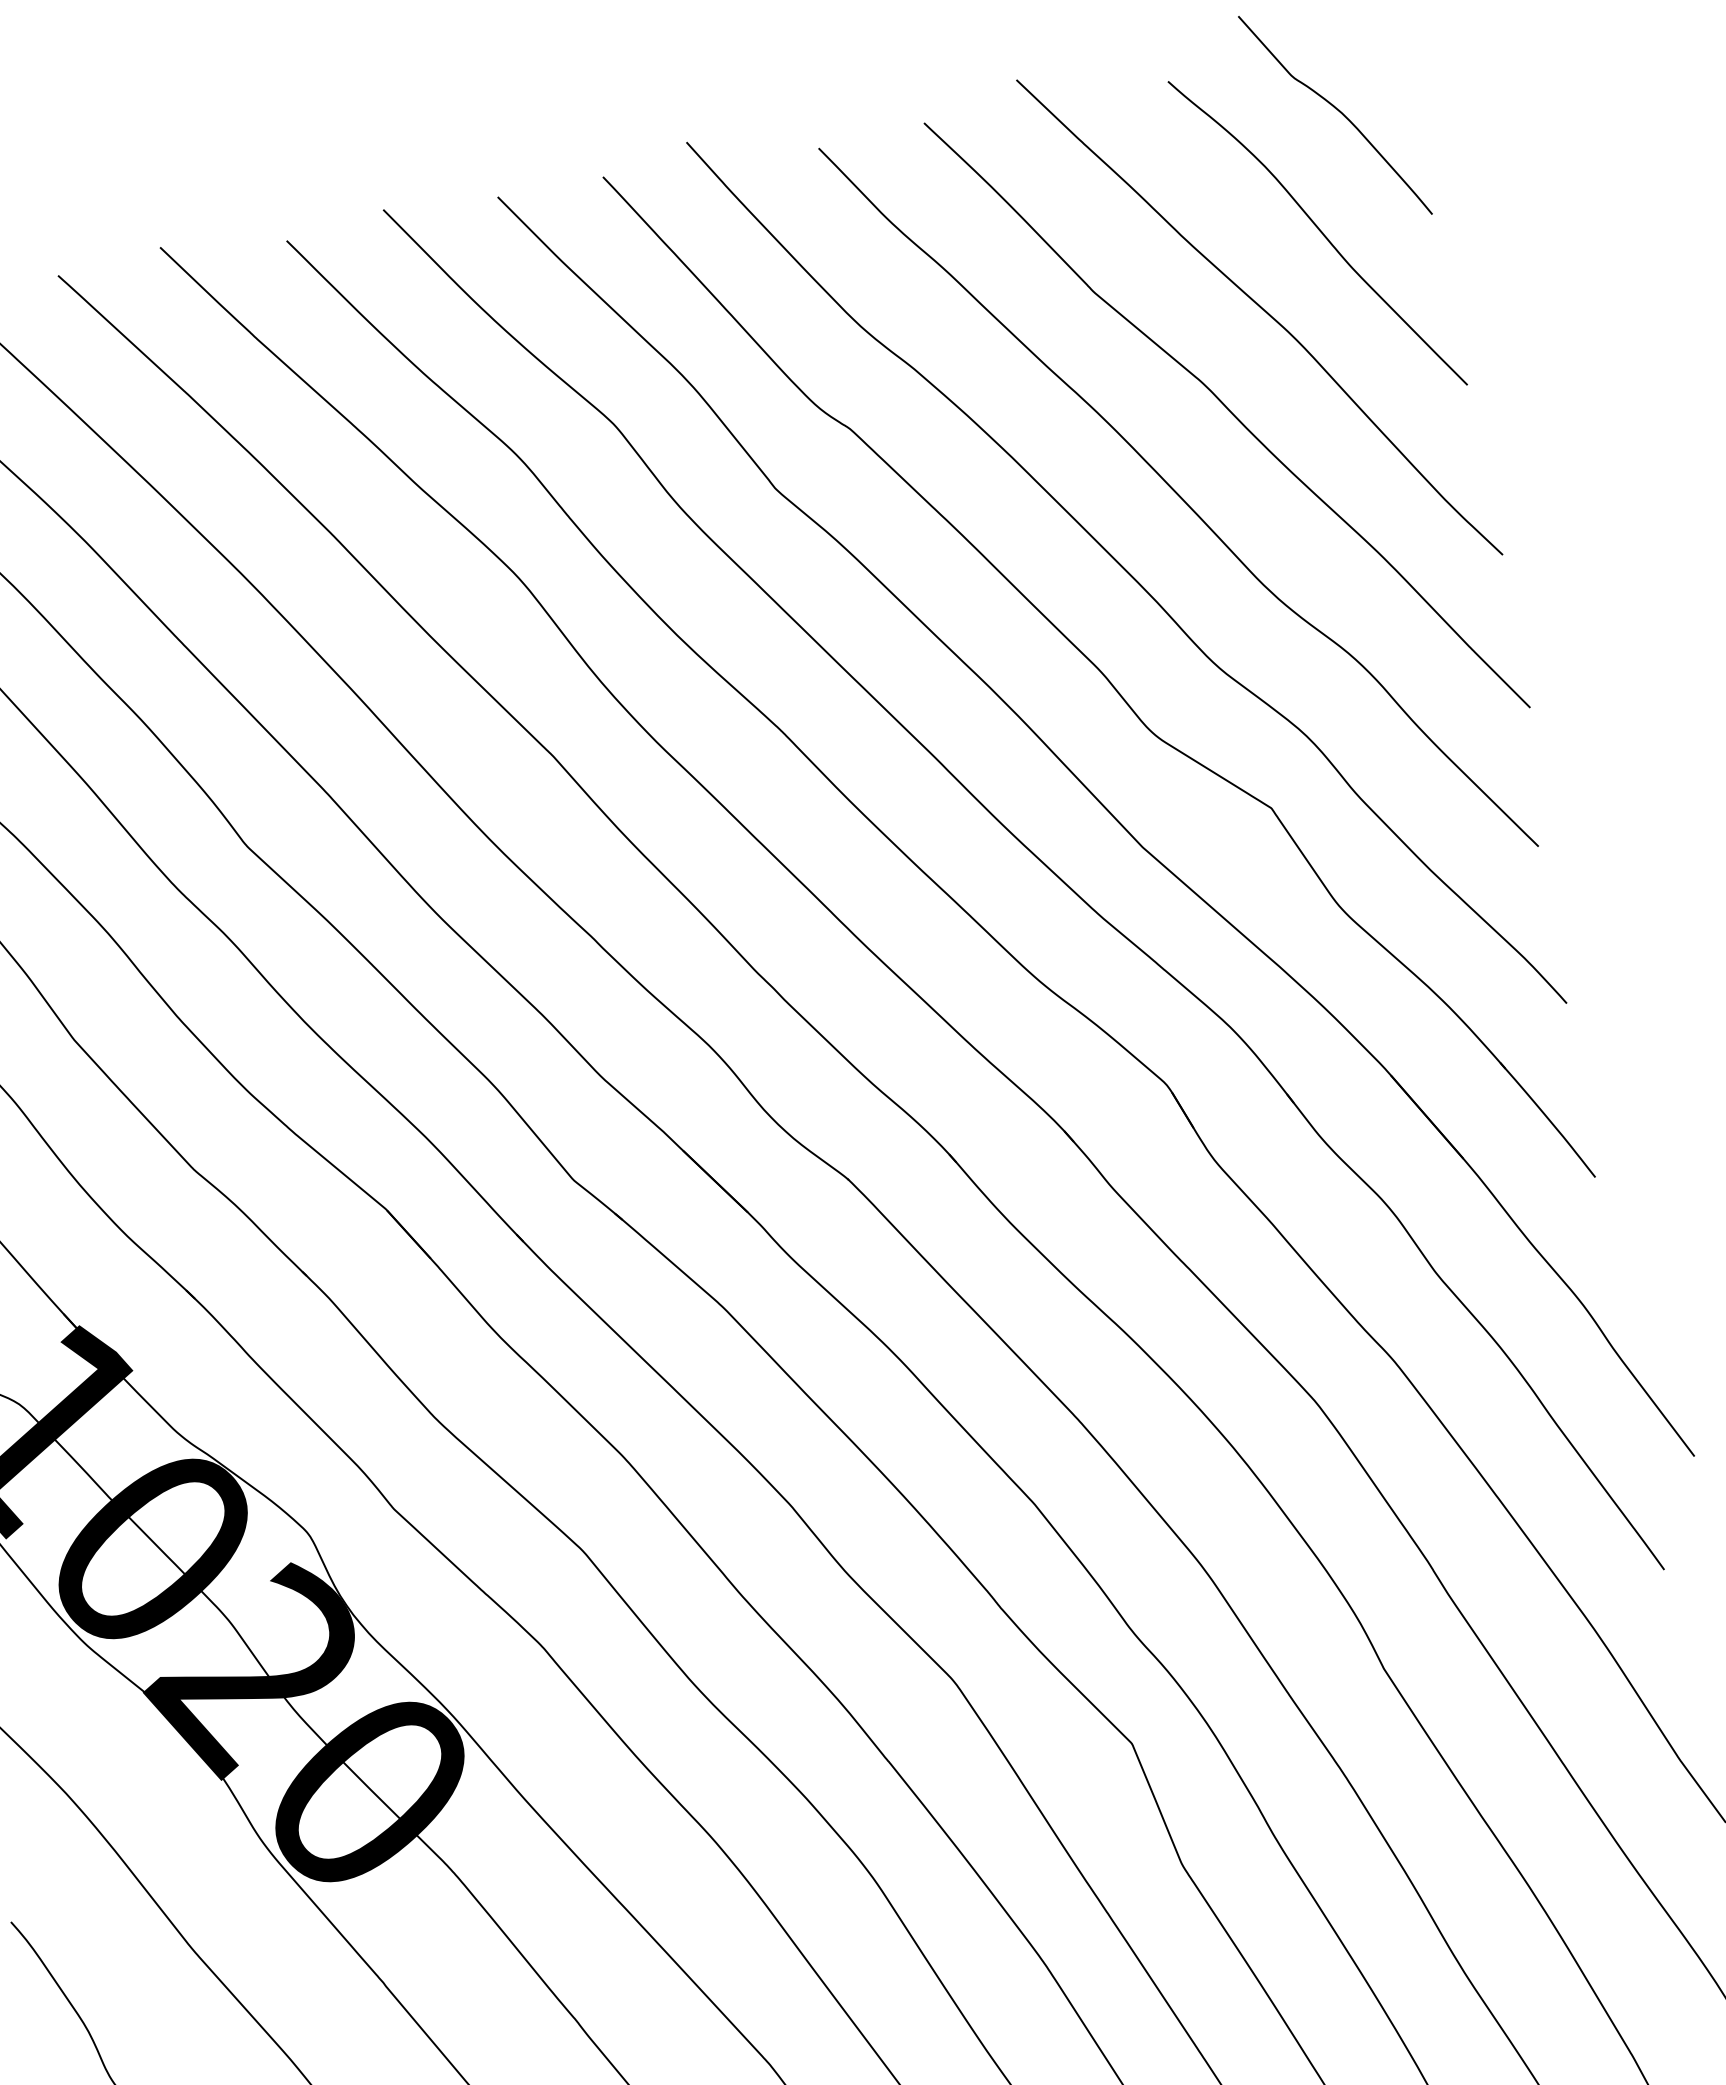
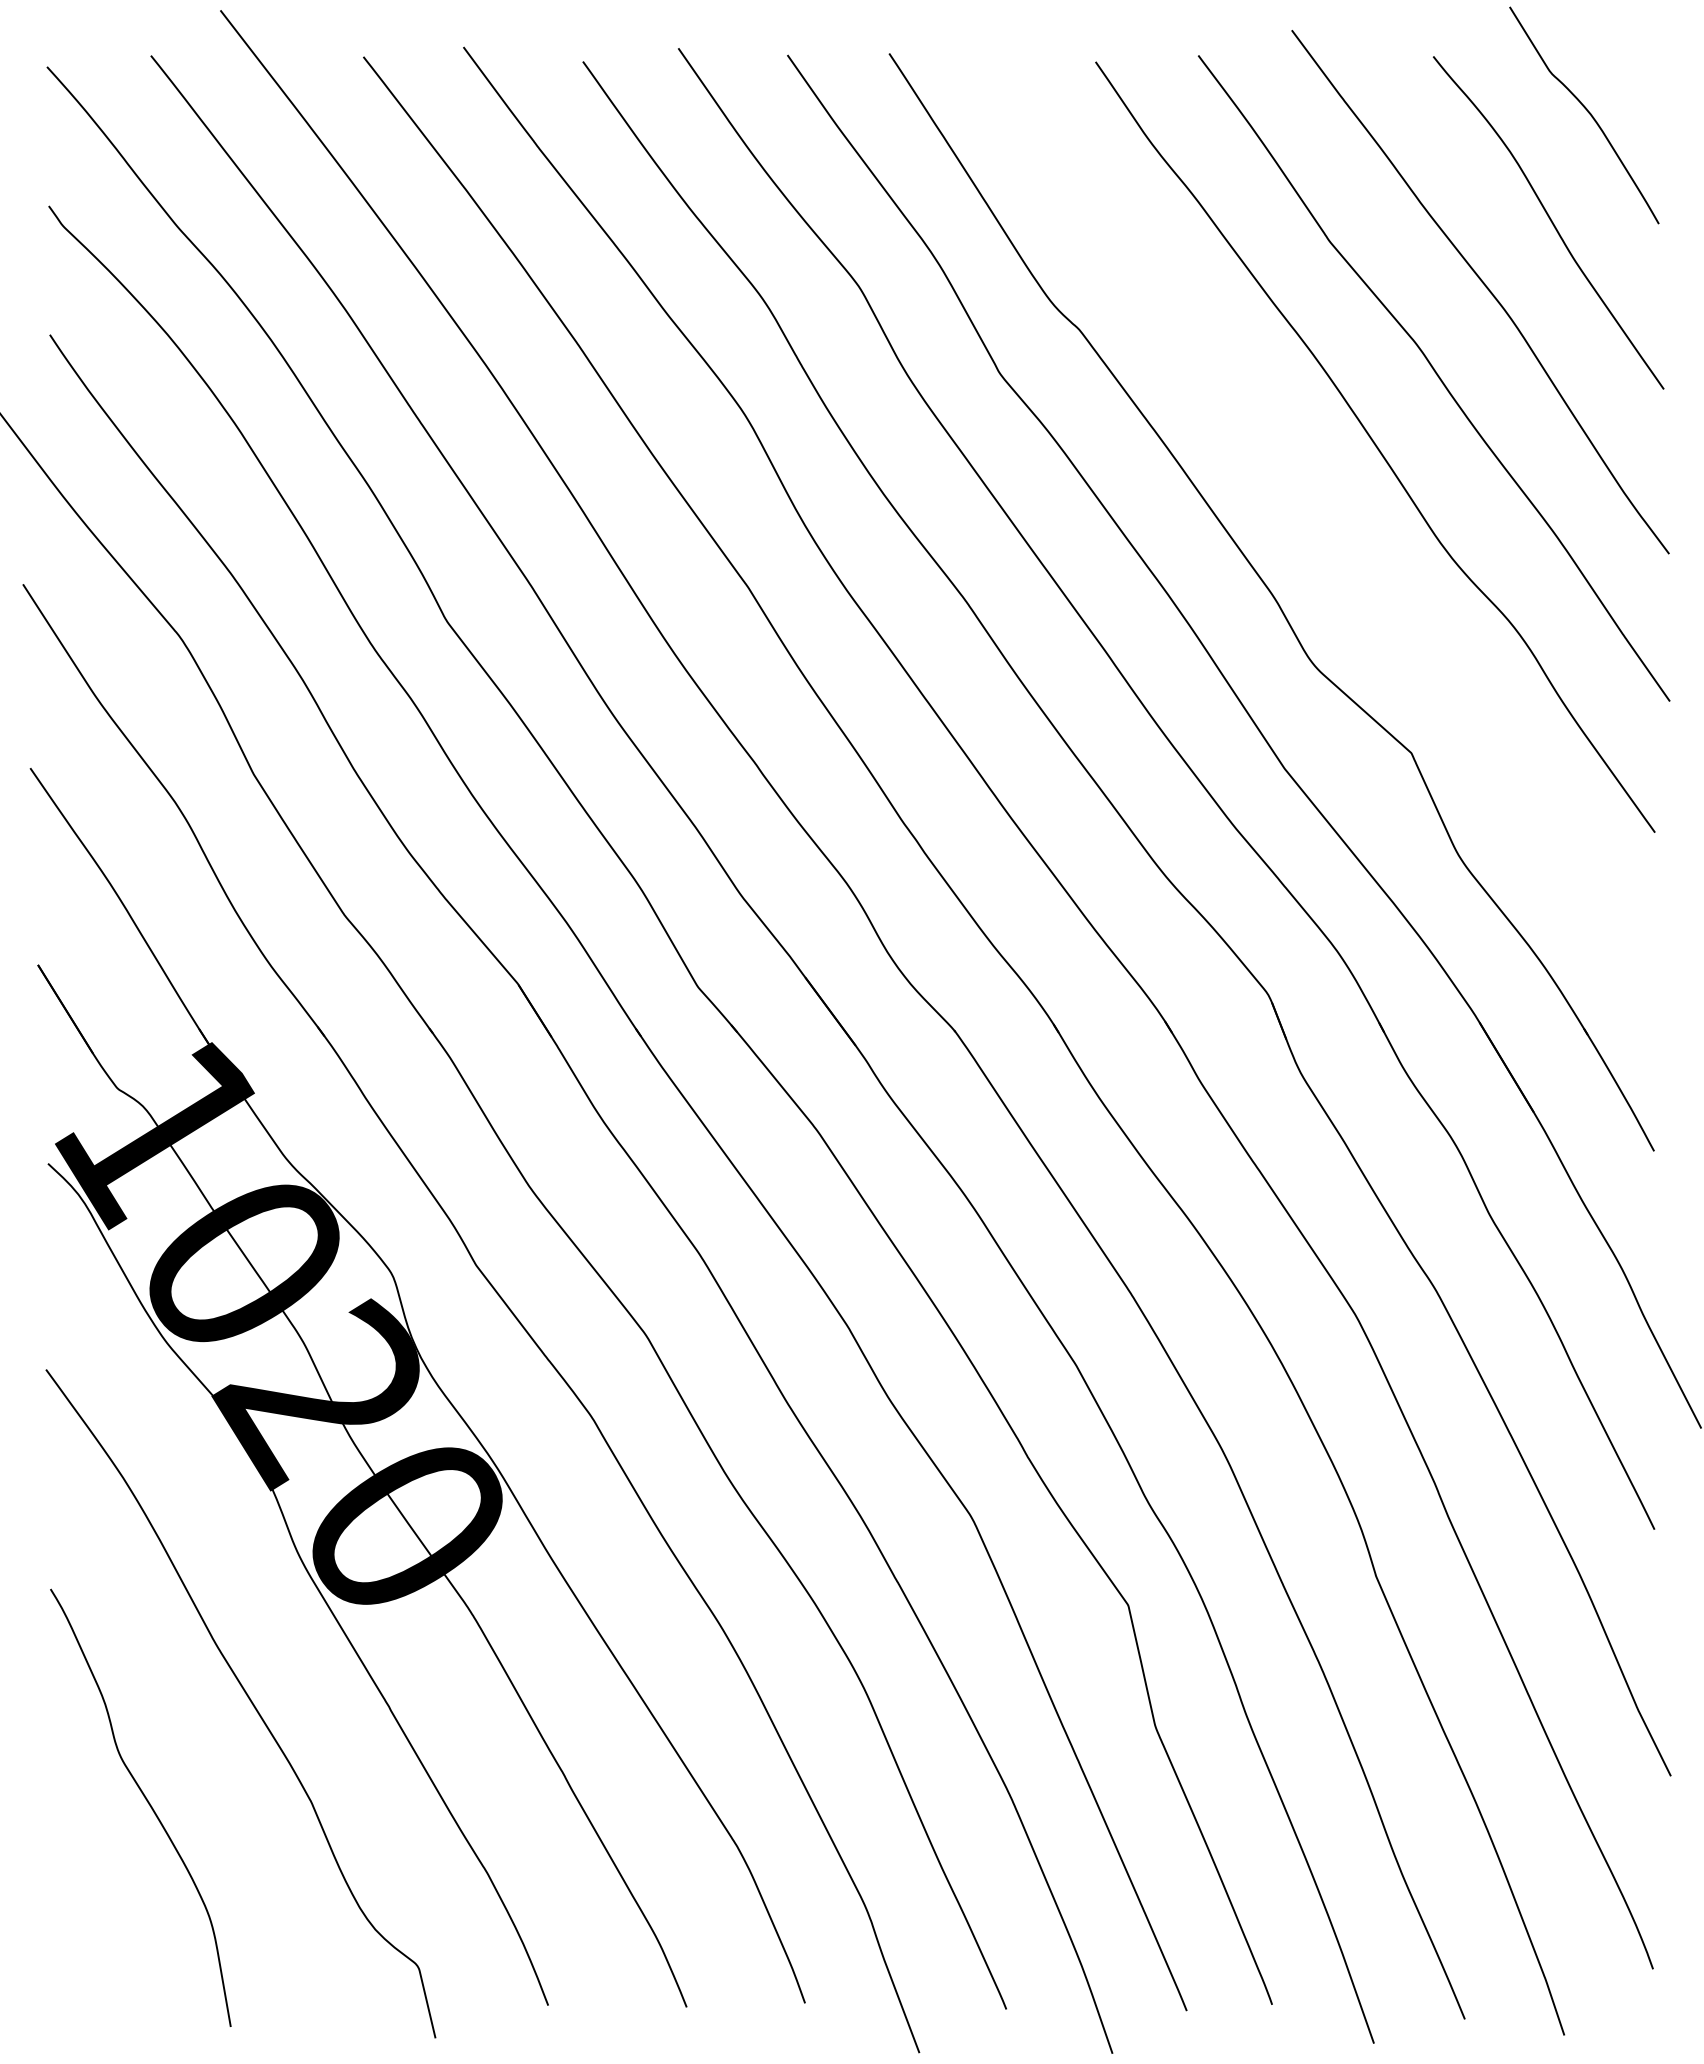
curve: (1126, 573) -> (1314, 509), removed

